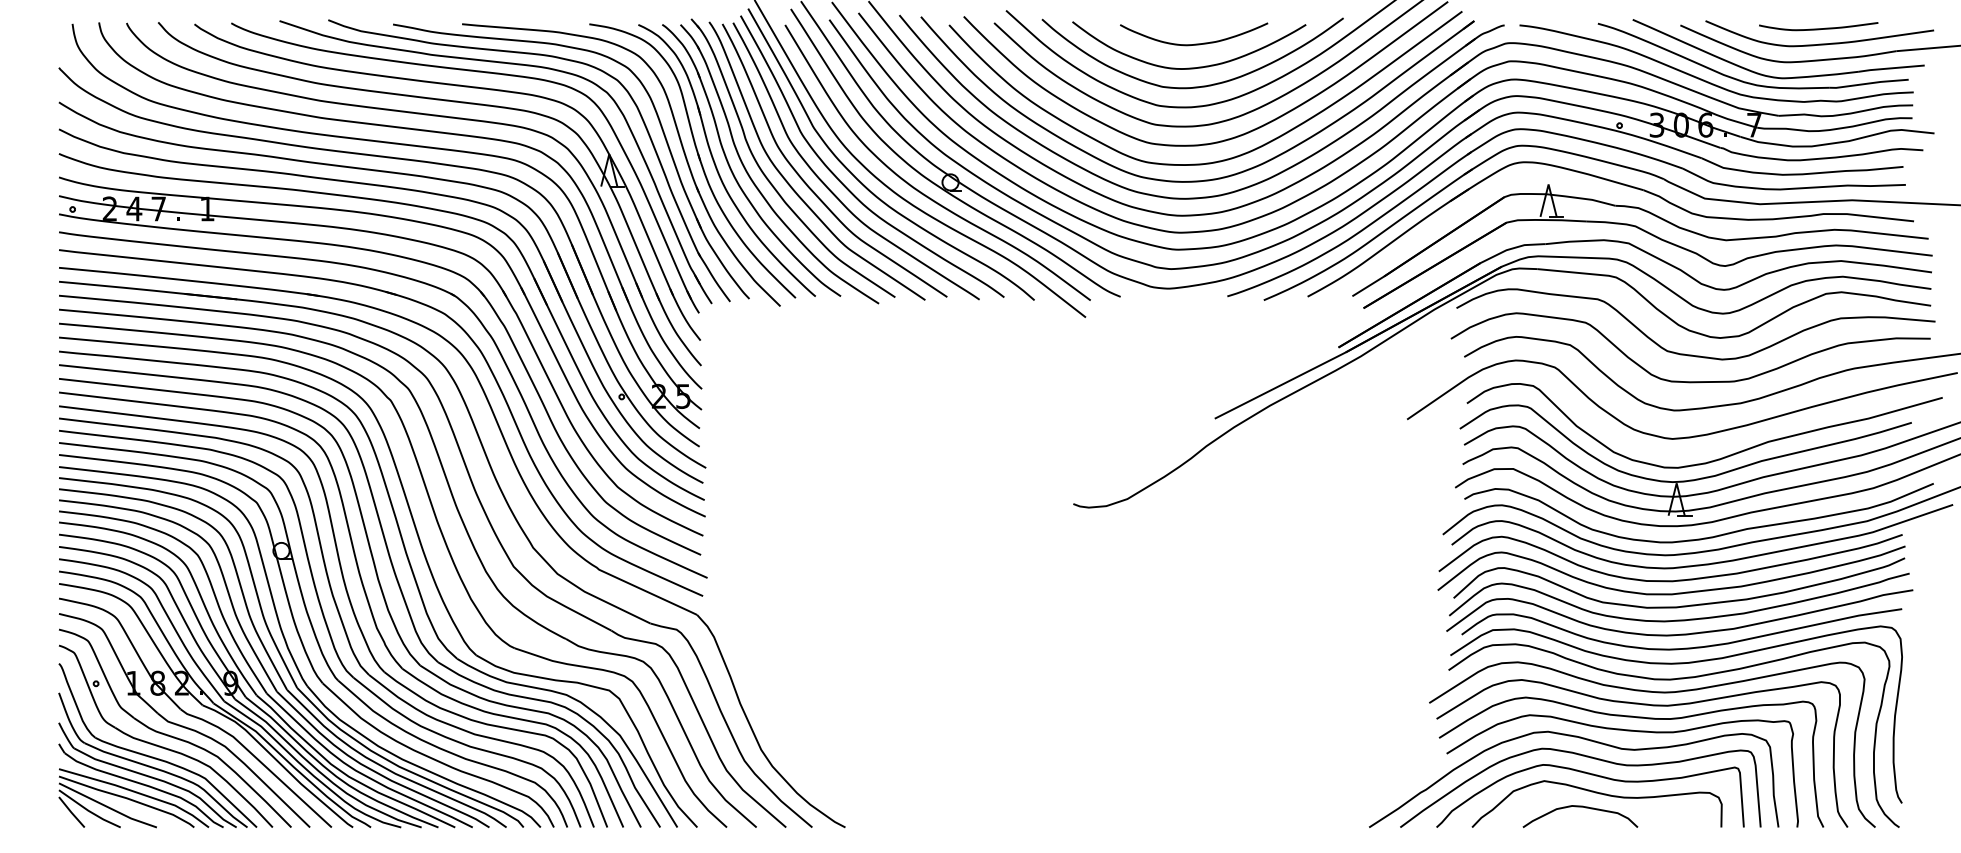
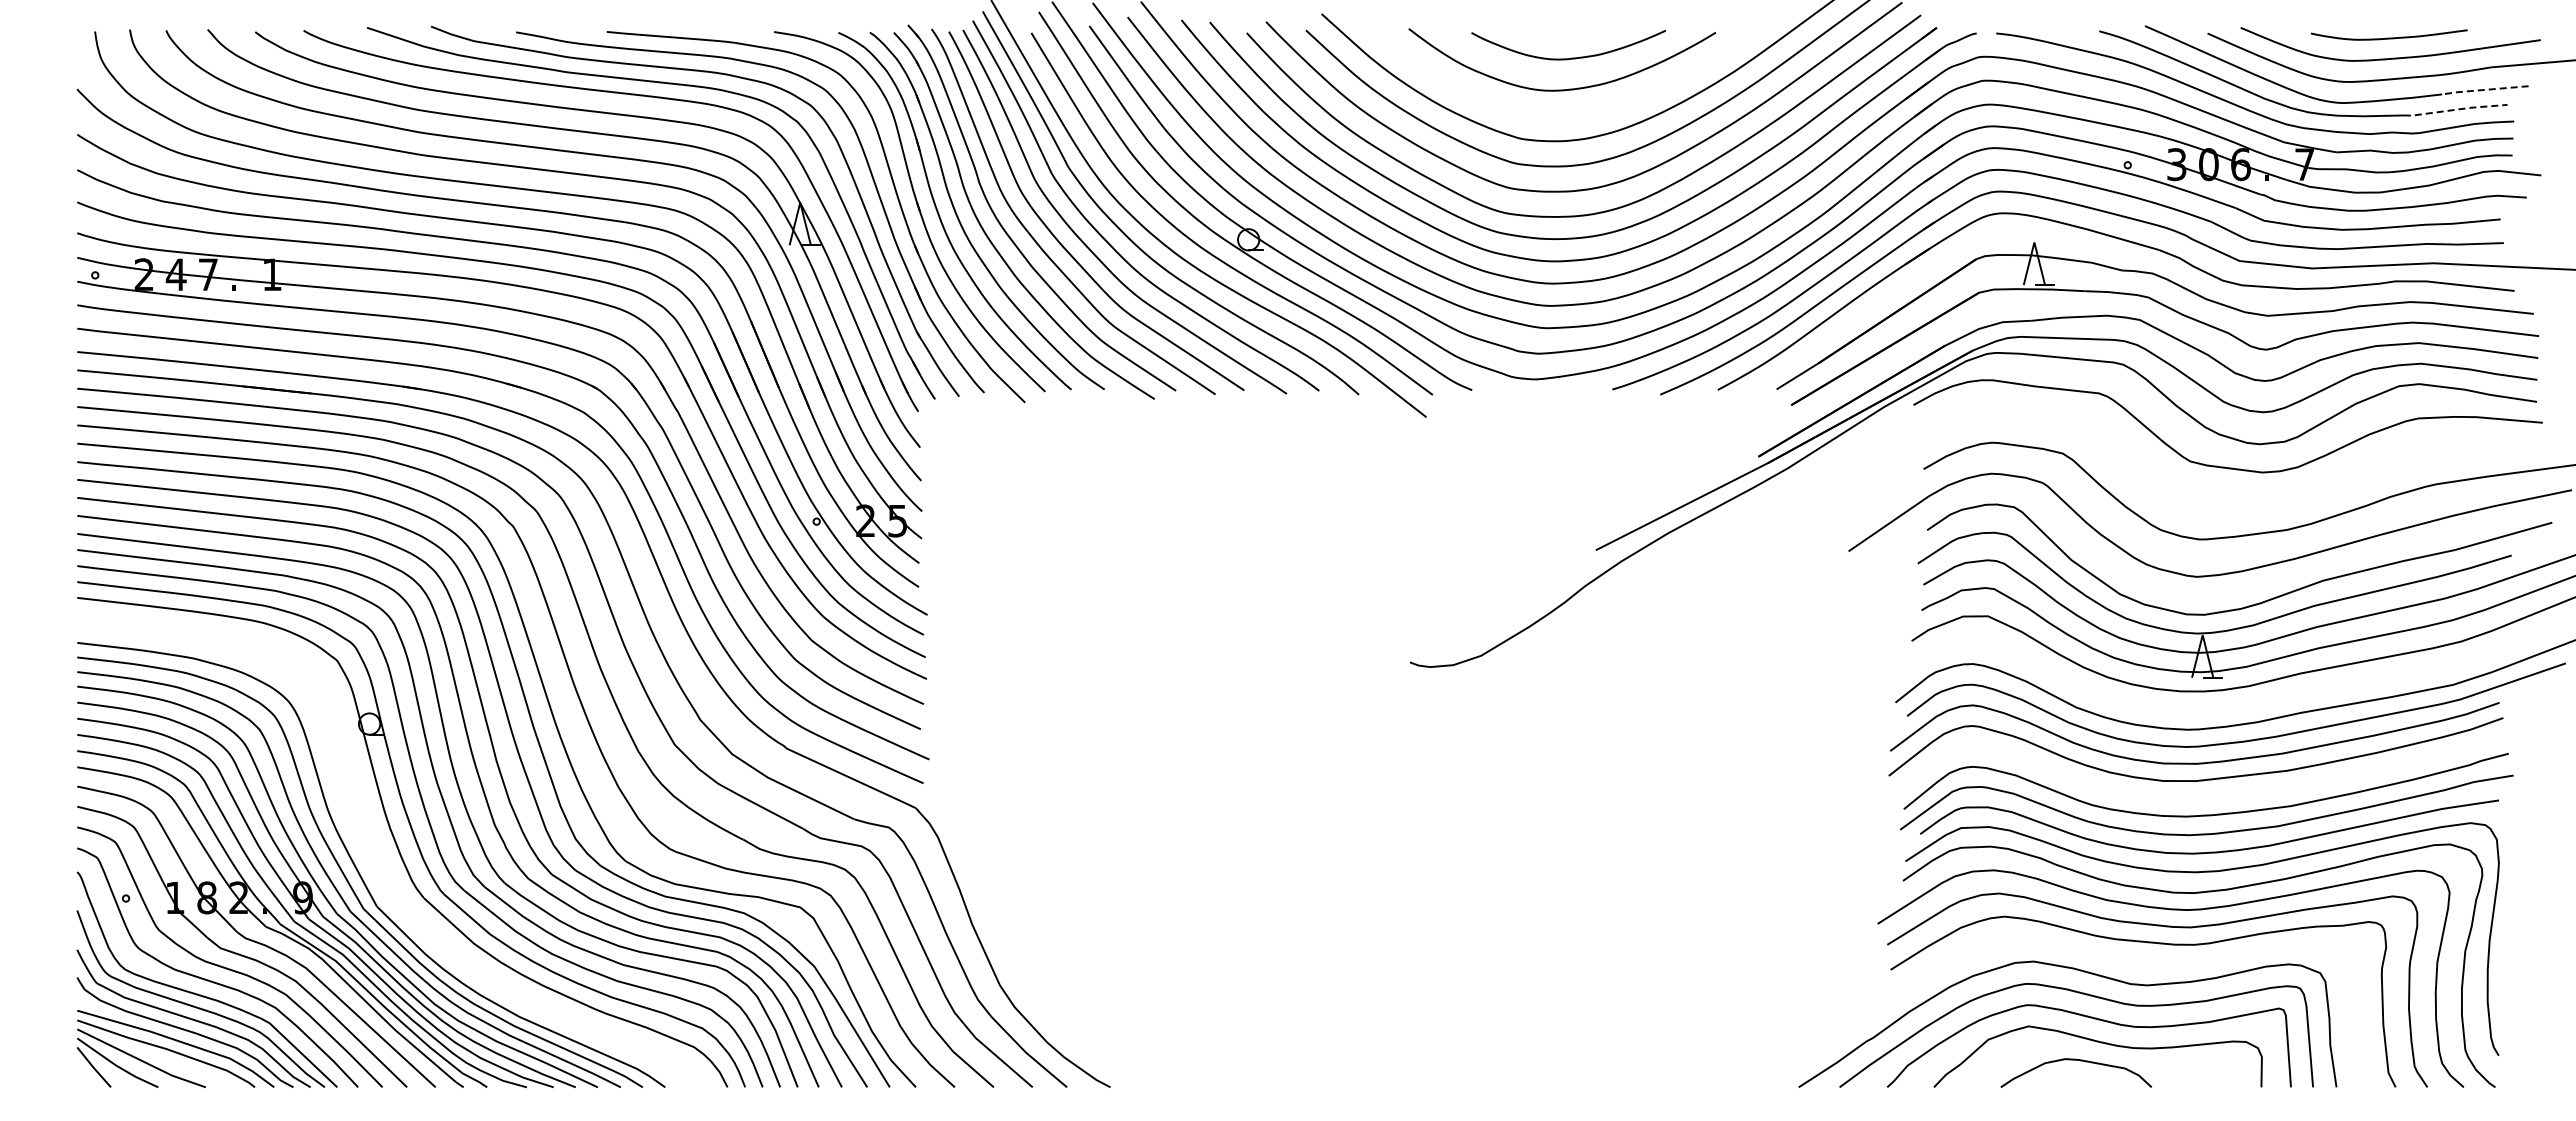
line: (1890, 68) -> (2483, 90), solid -> dashed
line: (1869, 83) -> (2455, 109), solid -> dashed
curve: (1197, 86) -> (1573, 113), removed
curve: (1690, 381) -> (2220, 501), removed
curve: (1704, 537) -> (2239, 706), removed
curve: (1678, 606) -> (2205, 796), removed
part: (290, 651) -> (381, 856), removed
curve: (1623, 730) -> (2132, 960), removed

